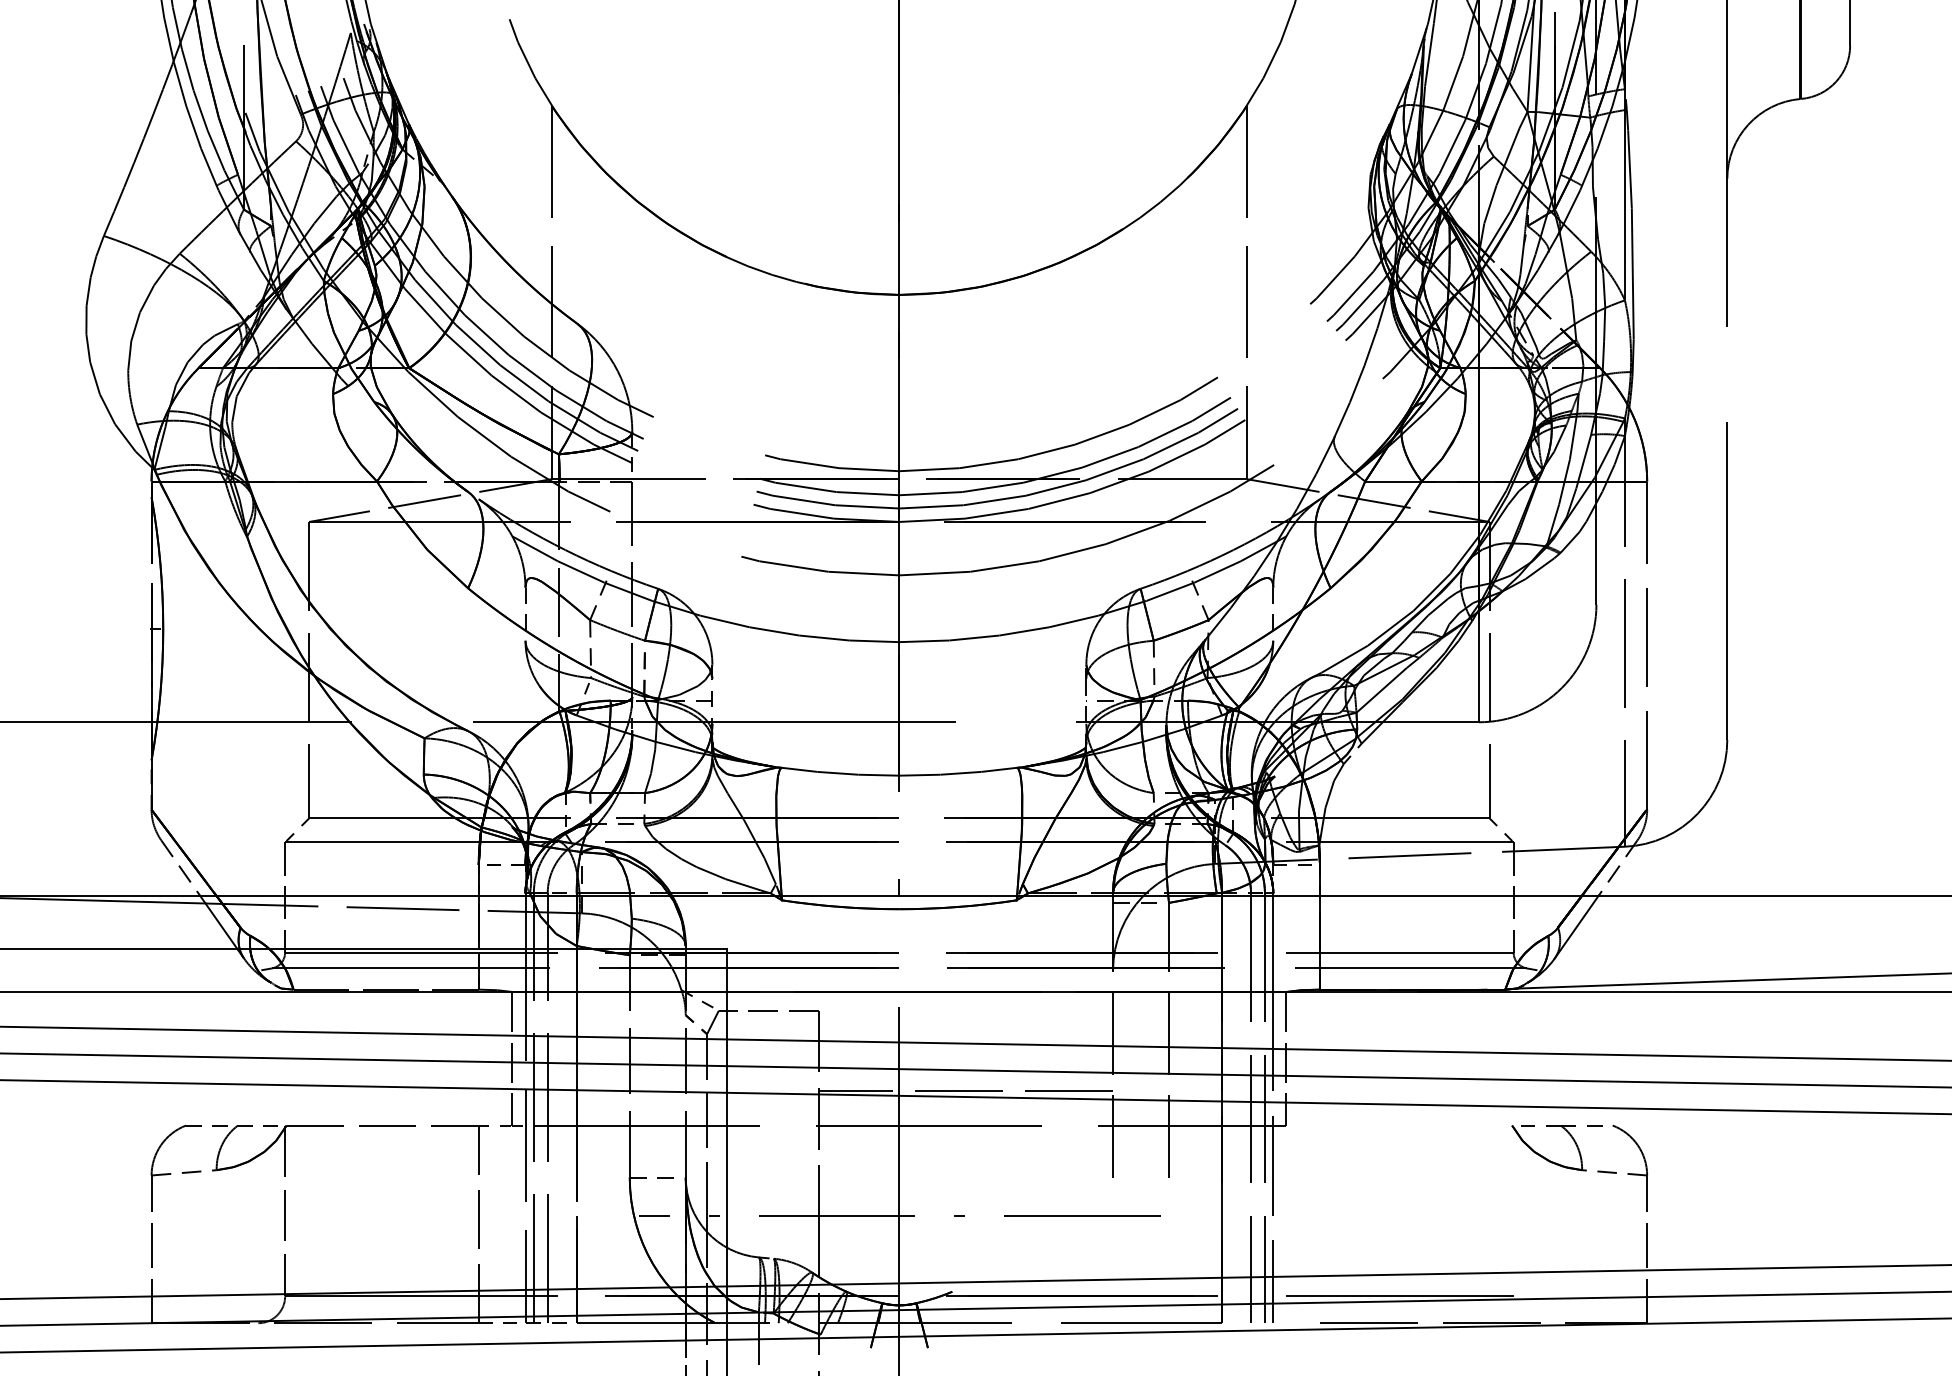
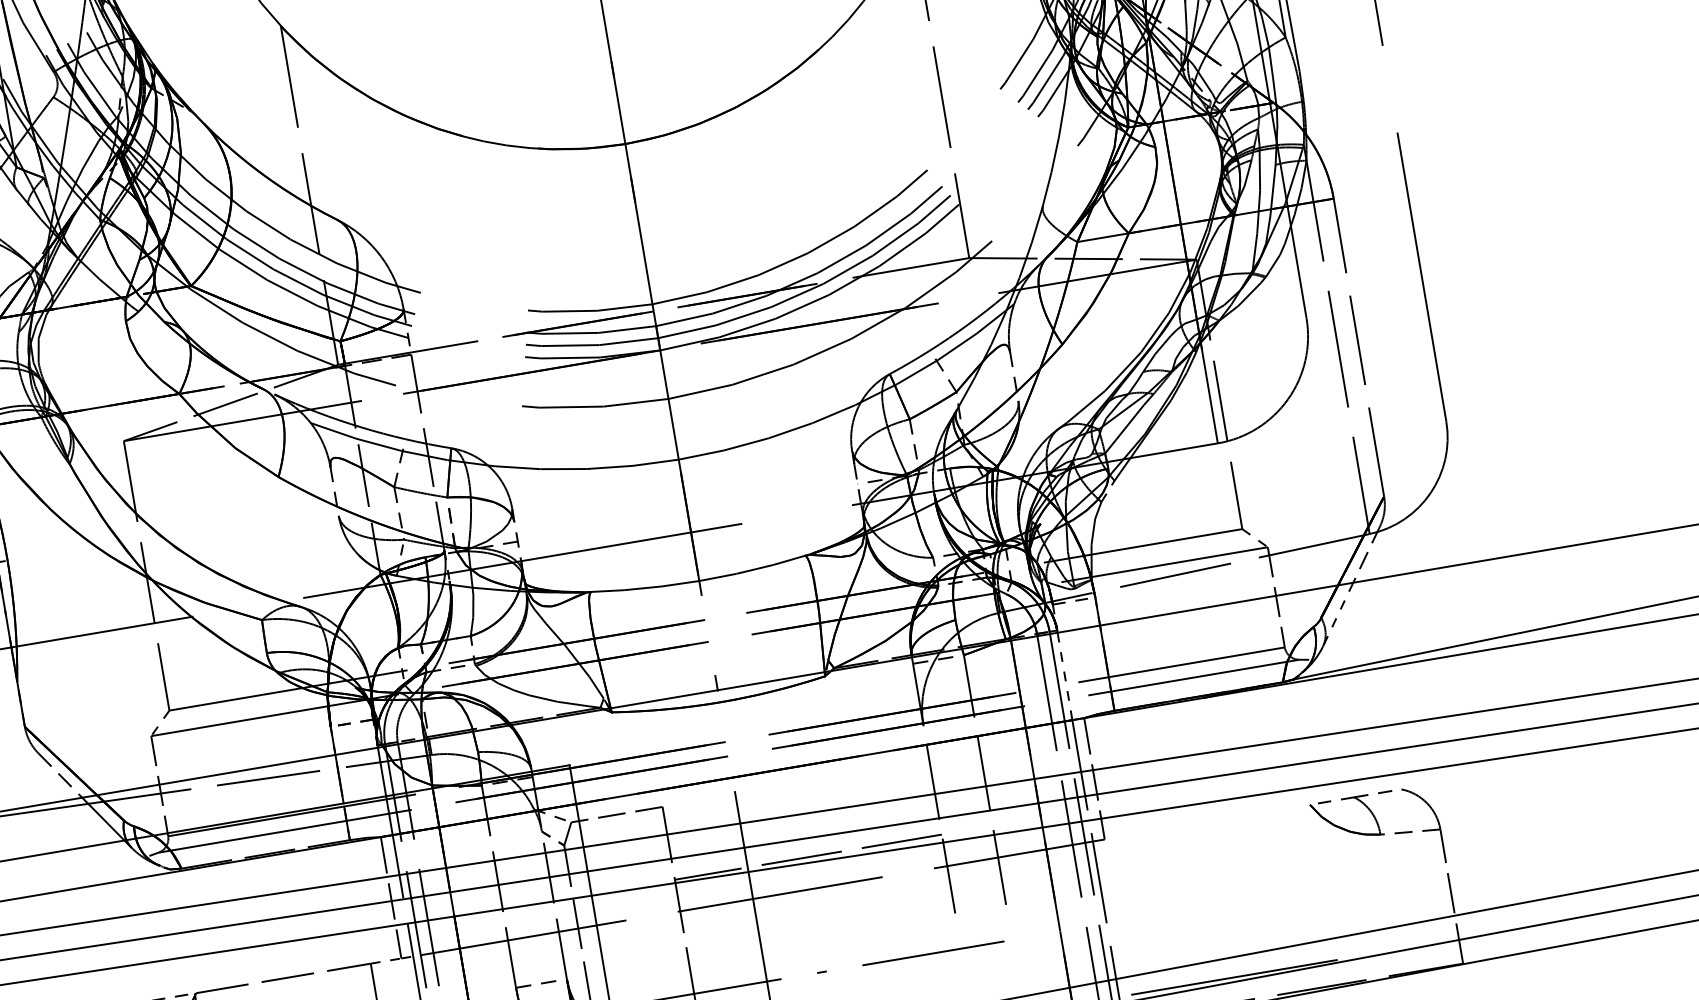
line: (1576, 927) -> (1338, 614), solid -> dashed
line: (1273, 944) -> (1065, 676), solid -> dashed

